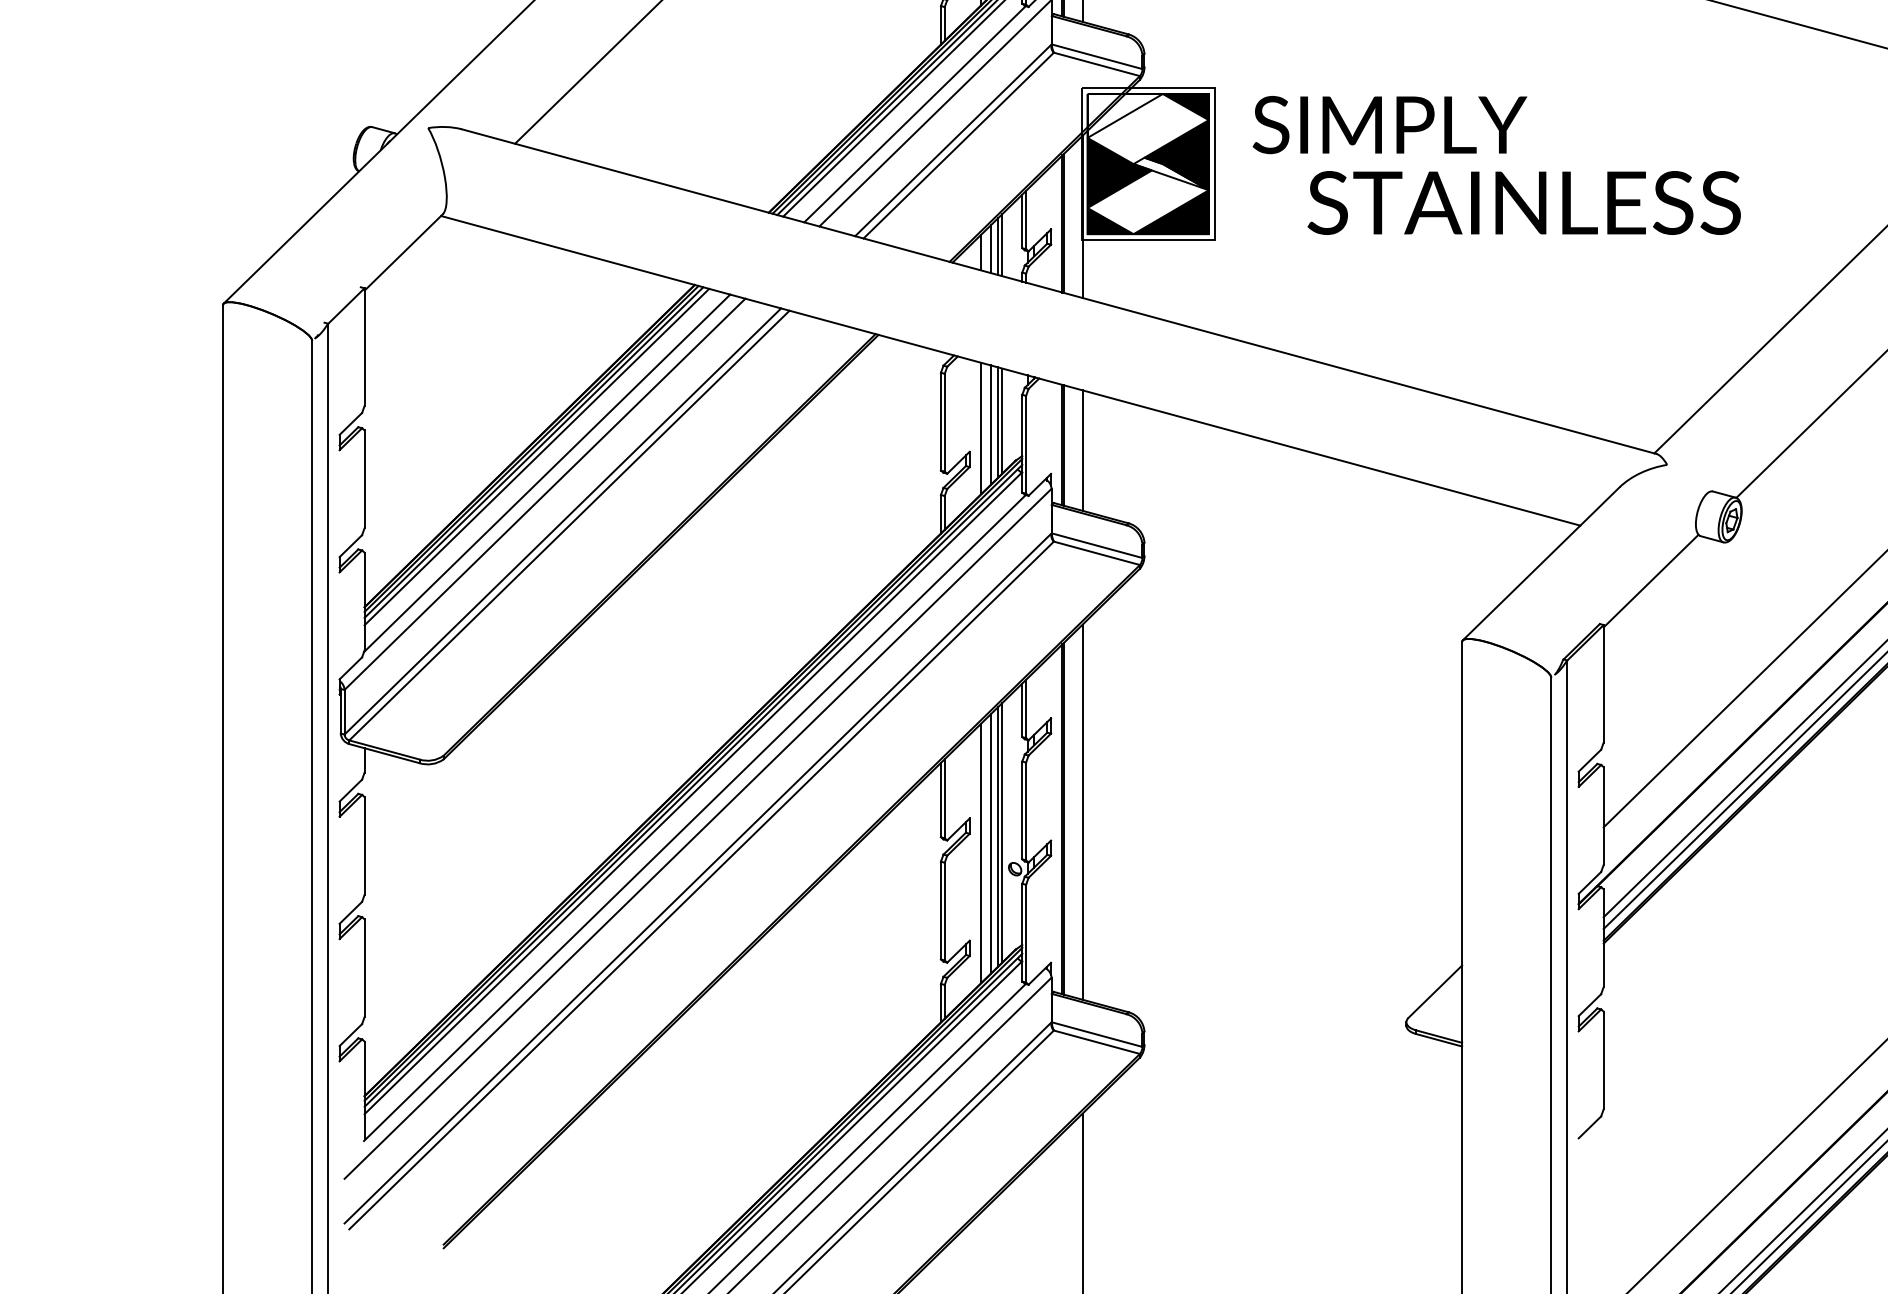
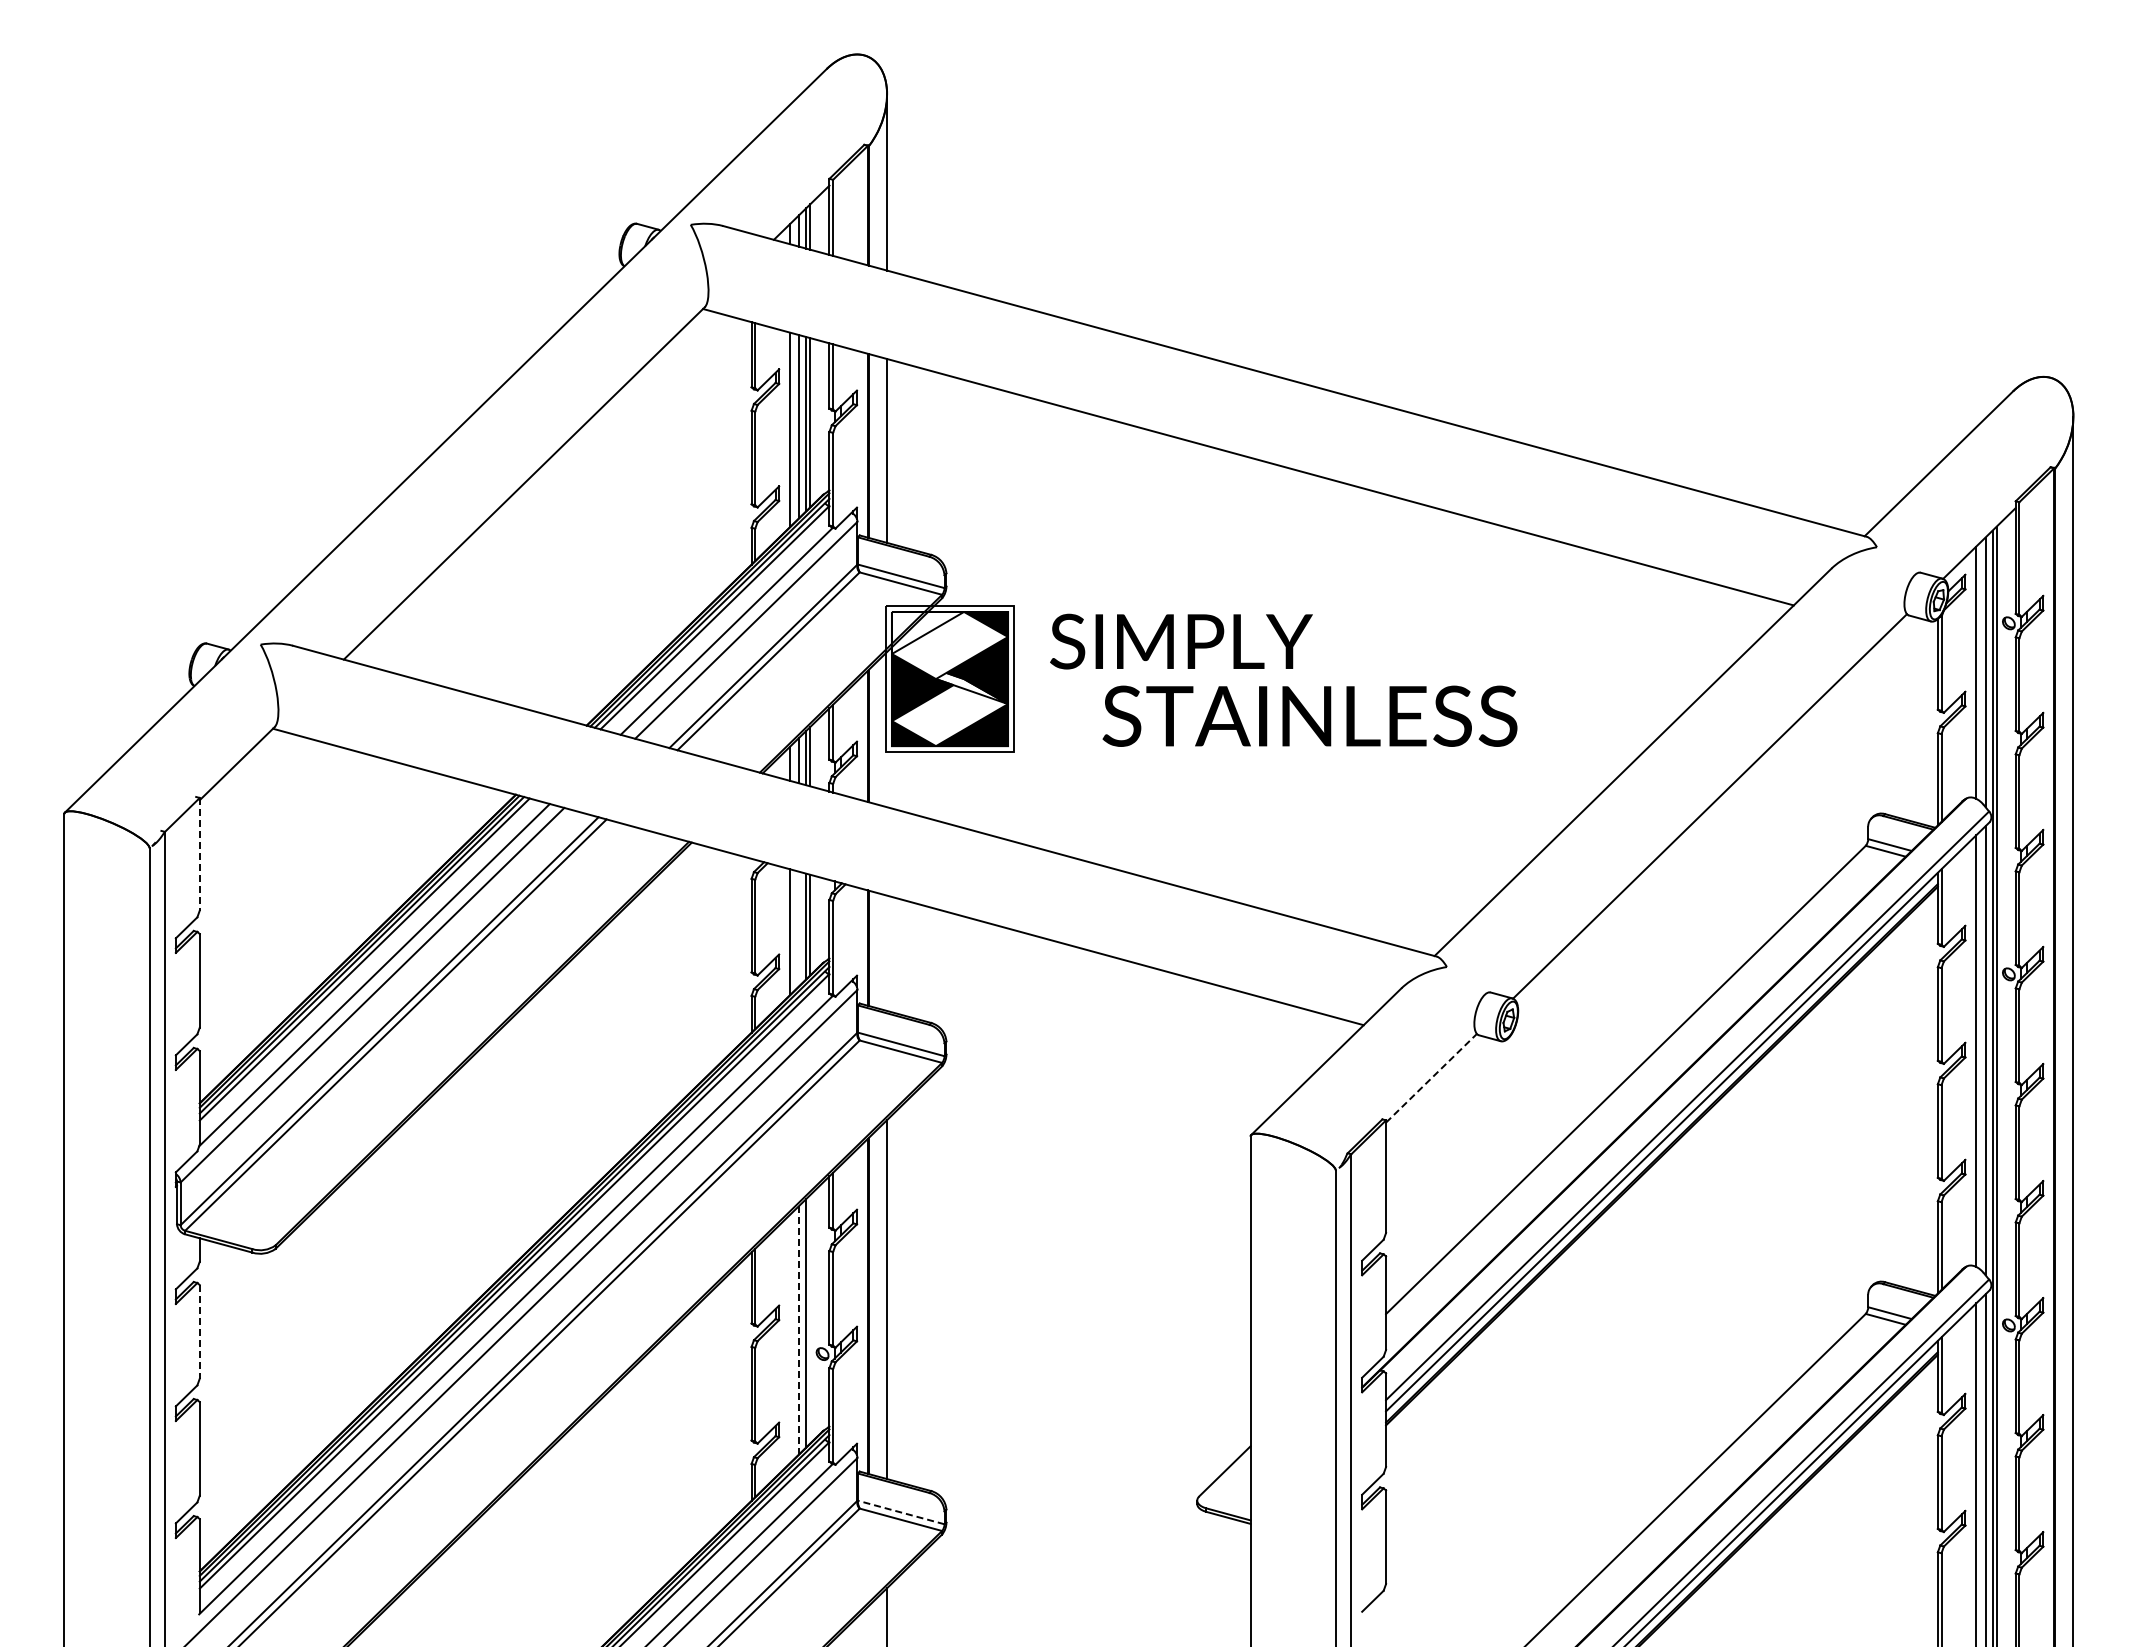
line: (1082, 216) -> (887, 729), removed
line: (364, 347) -> (199, 854), solid -> dashed
line: (991, 424) -> (799, 928), removed
line: (1082, 449) -> (887, 952), removed
line: (1651, 580) -> (1431, 1077), solid -> dashed
line: (1002, 832) -> (810, 1318), removed
line: (991, 844) -> (799, 1330), solid -> dashed
line: (364, 845) -> (199, 1331), solid -> dashed
line: (981, 852) -> (790, 1338), removed
line: (1097, 1034) -> (901, 1512), solid -> dashed

